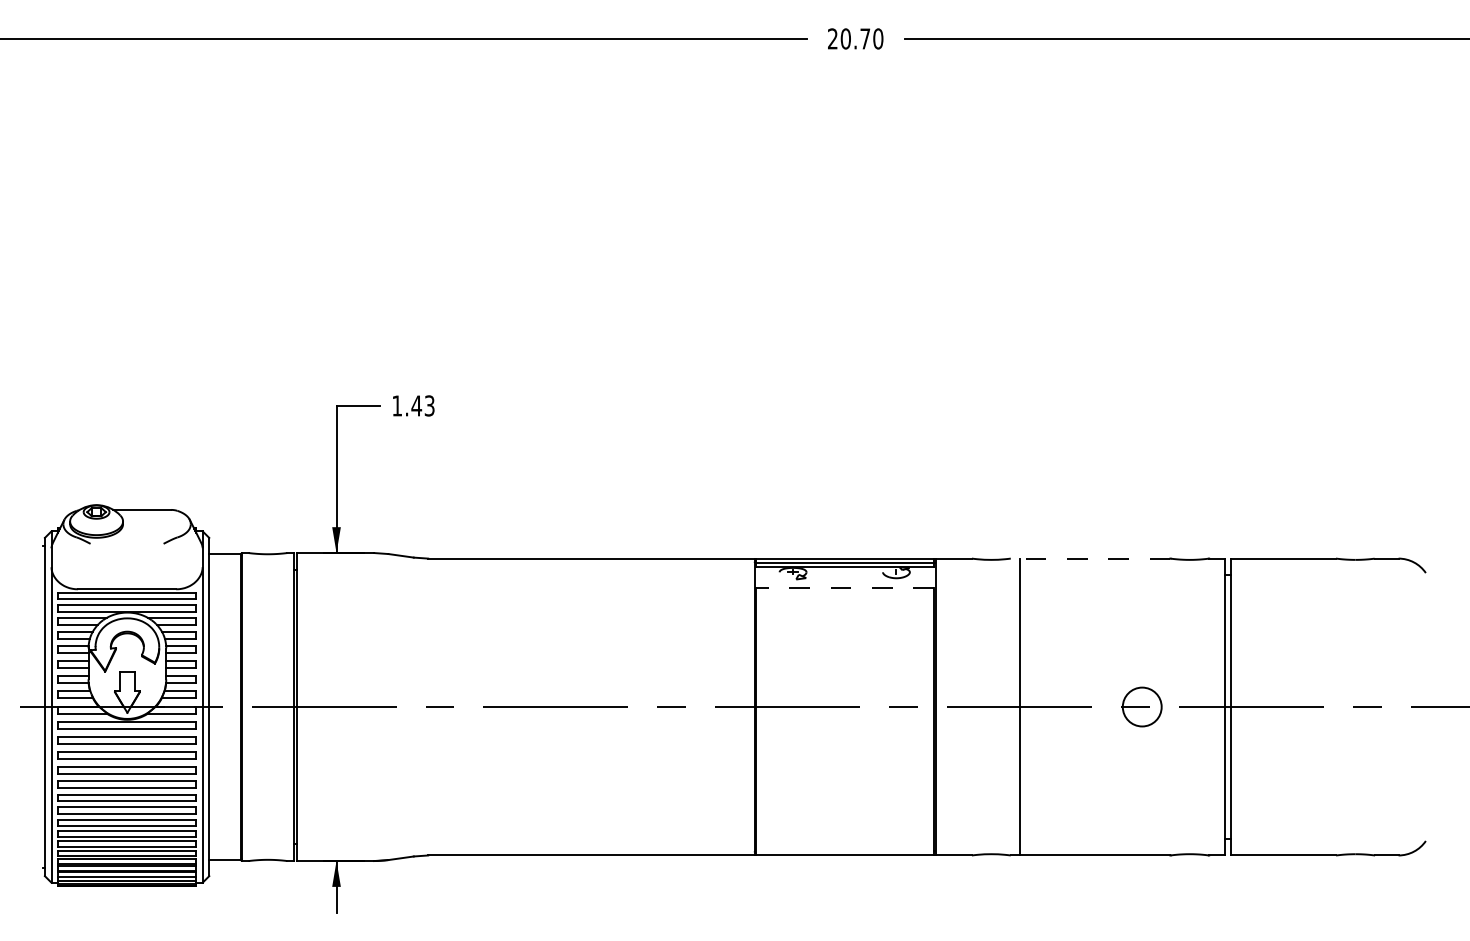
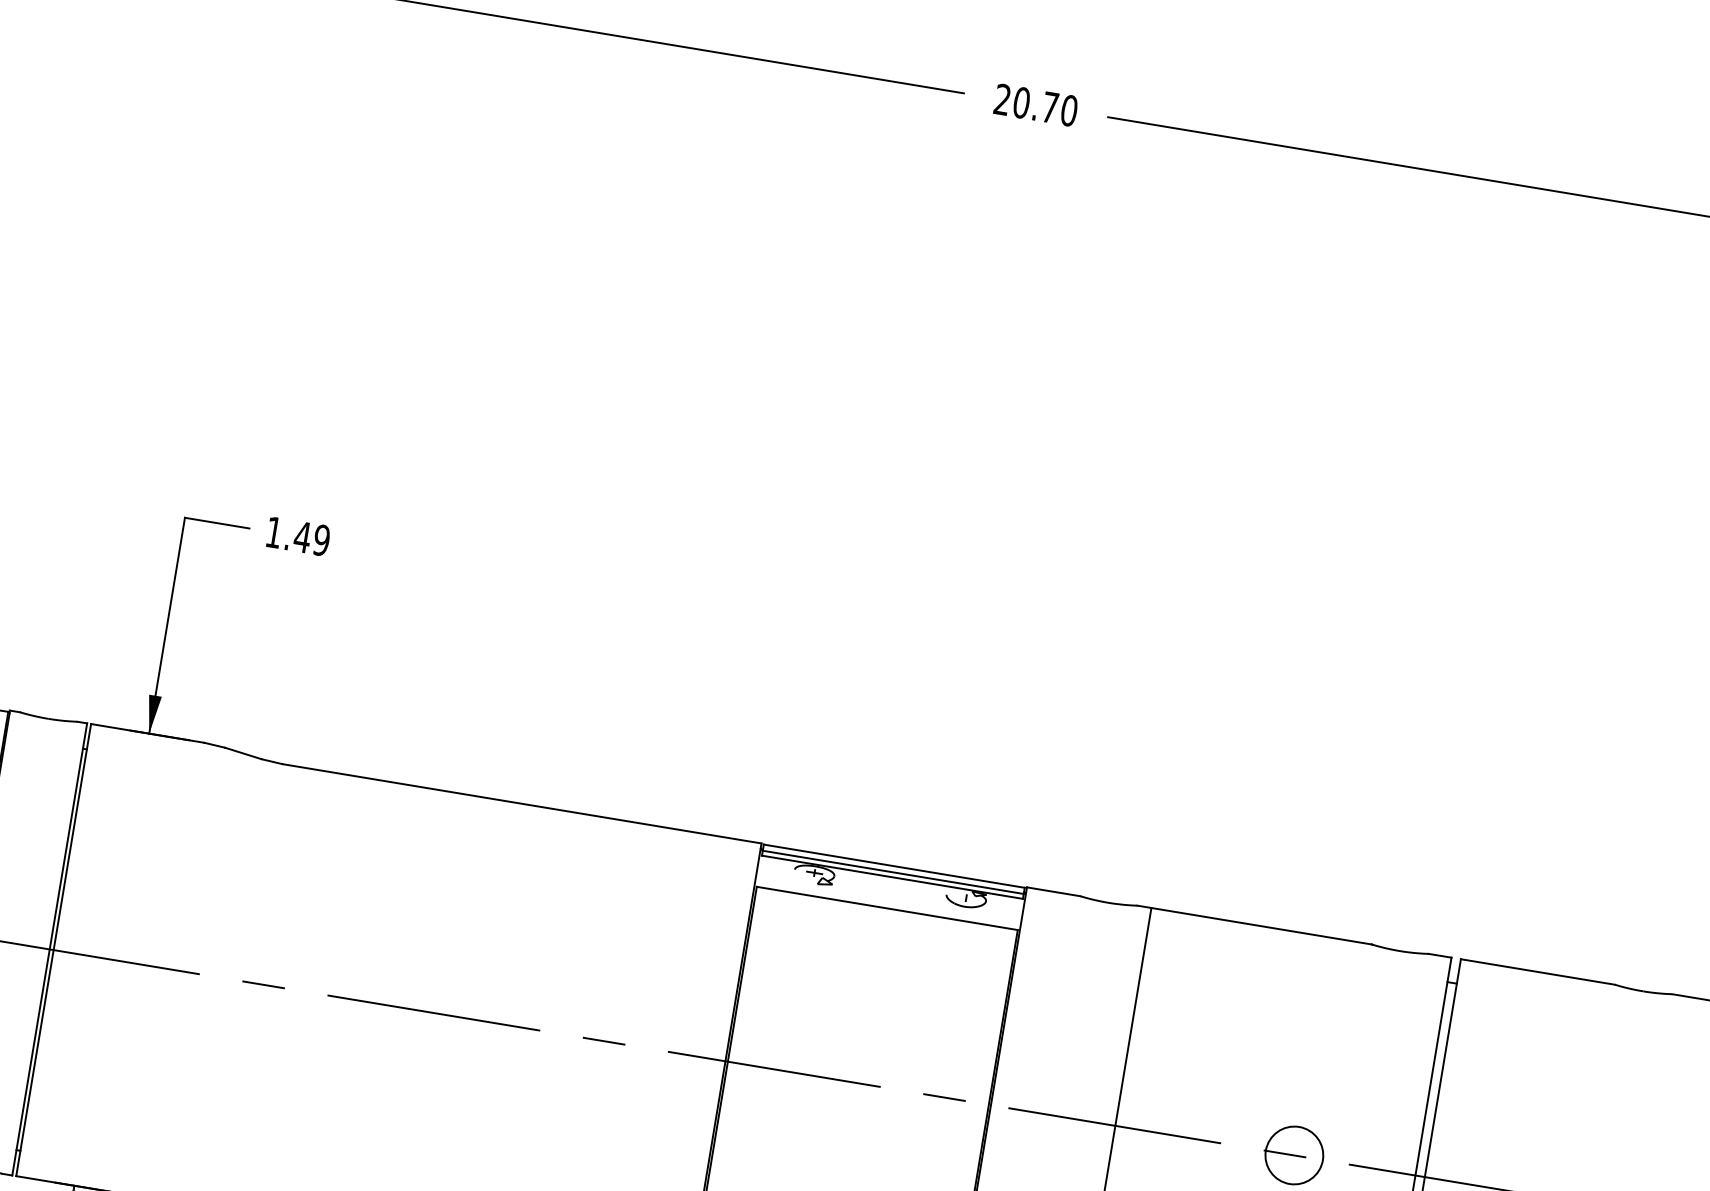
text: (429, 405) -> (321, 539), 1.43 -> 1.49
line: (1090, 558) -> (1254, 924), dashed -> solid
line: (845, 587) -> (887, 907), dashed -> solid

